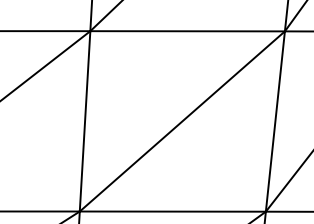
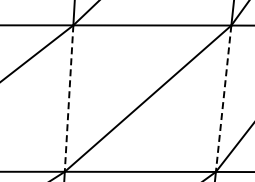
line: (275, 121) -> (223, 98), solid -> dashed
line: (85, 122) -> (69, 99), solid -> dashed

